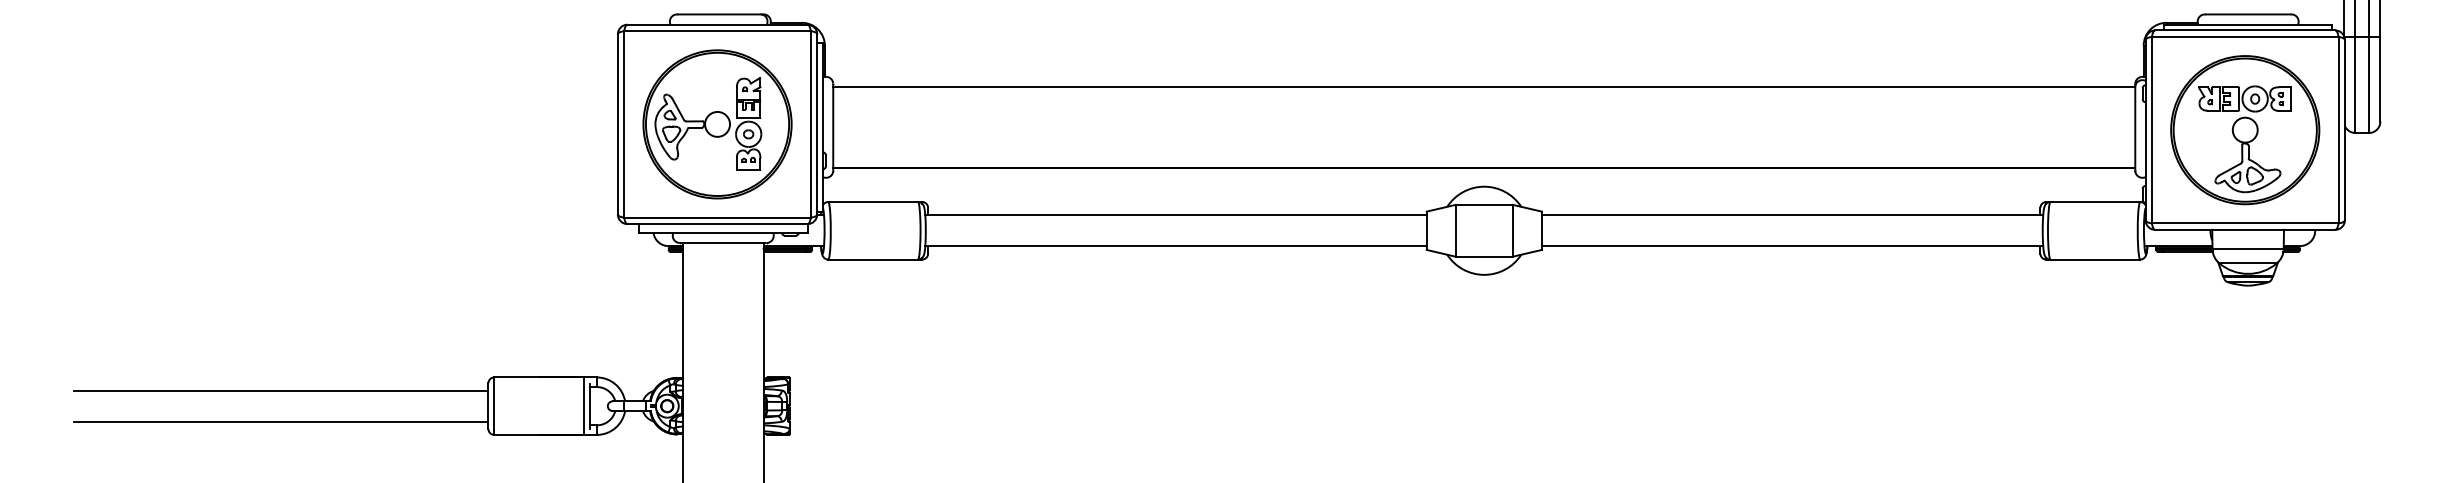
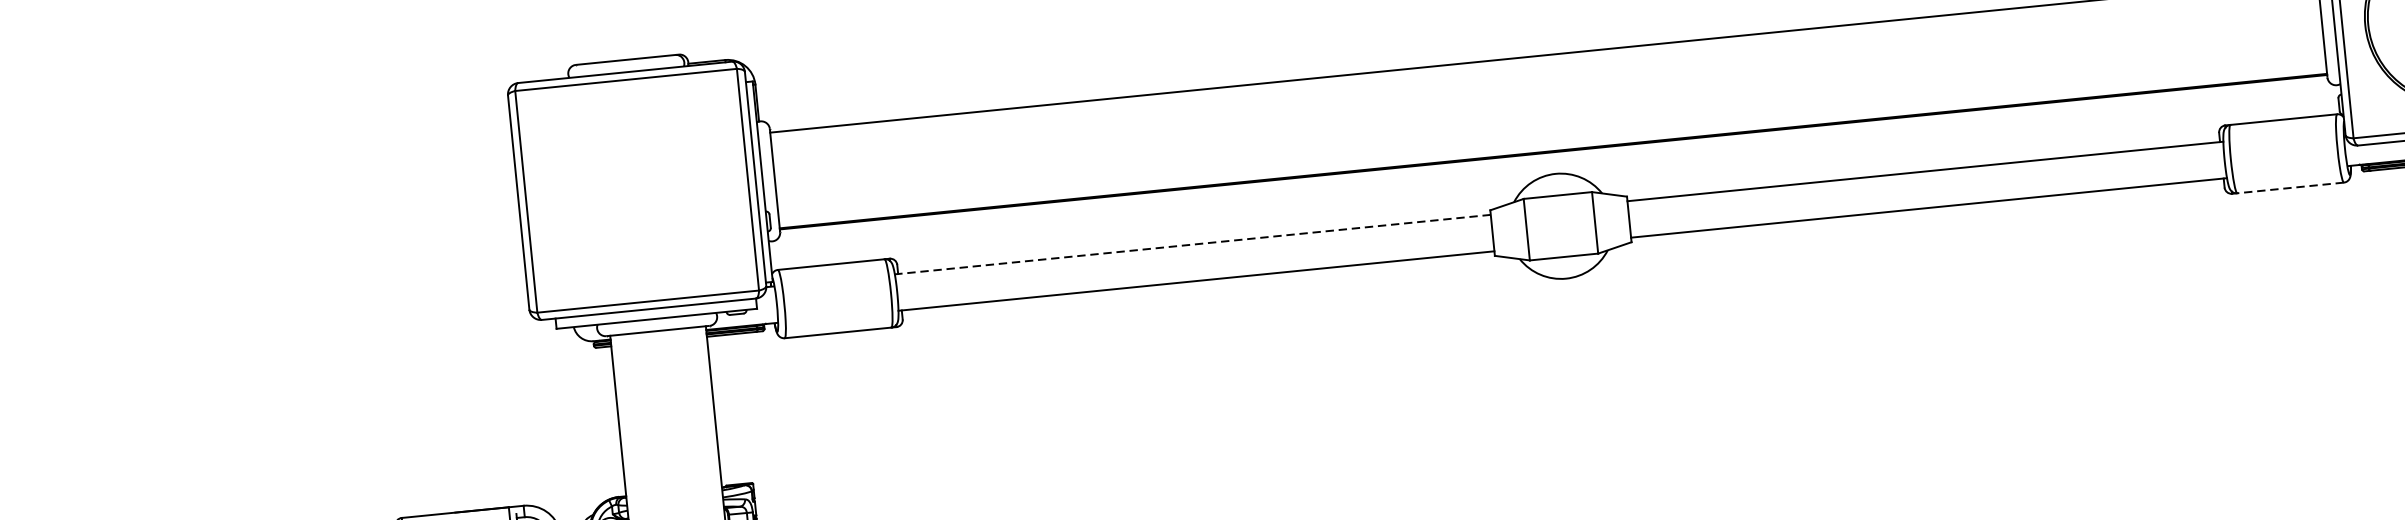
part: (717, 124) -> (637, 190), removed
line: (1176, 215) -> (1193, 244), solid -> dashed
line: (2095, 259) -> (2290, 187), solid -> dashed

